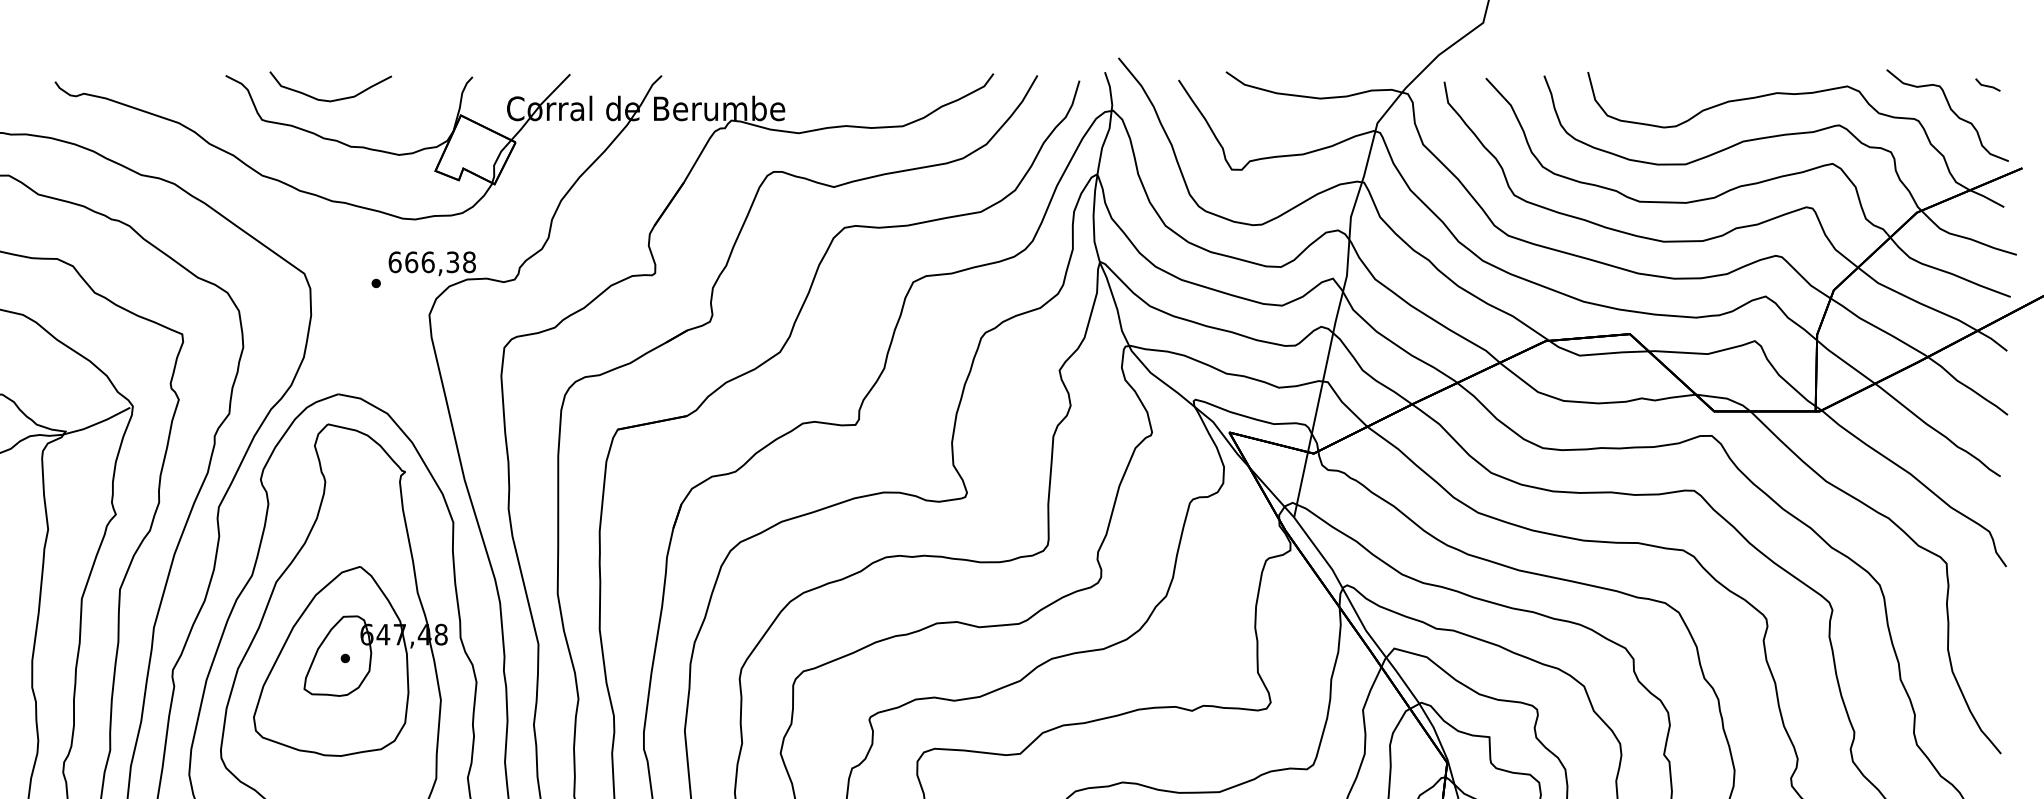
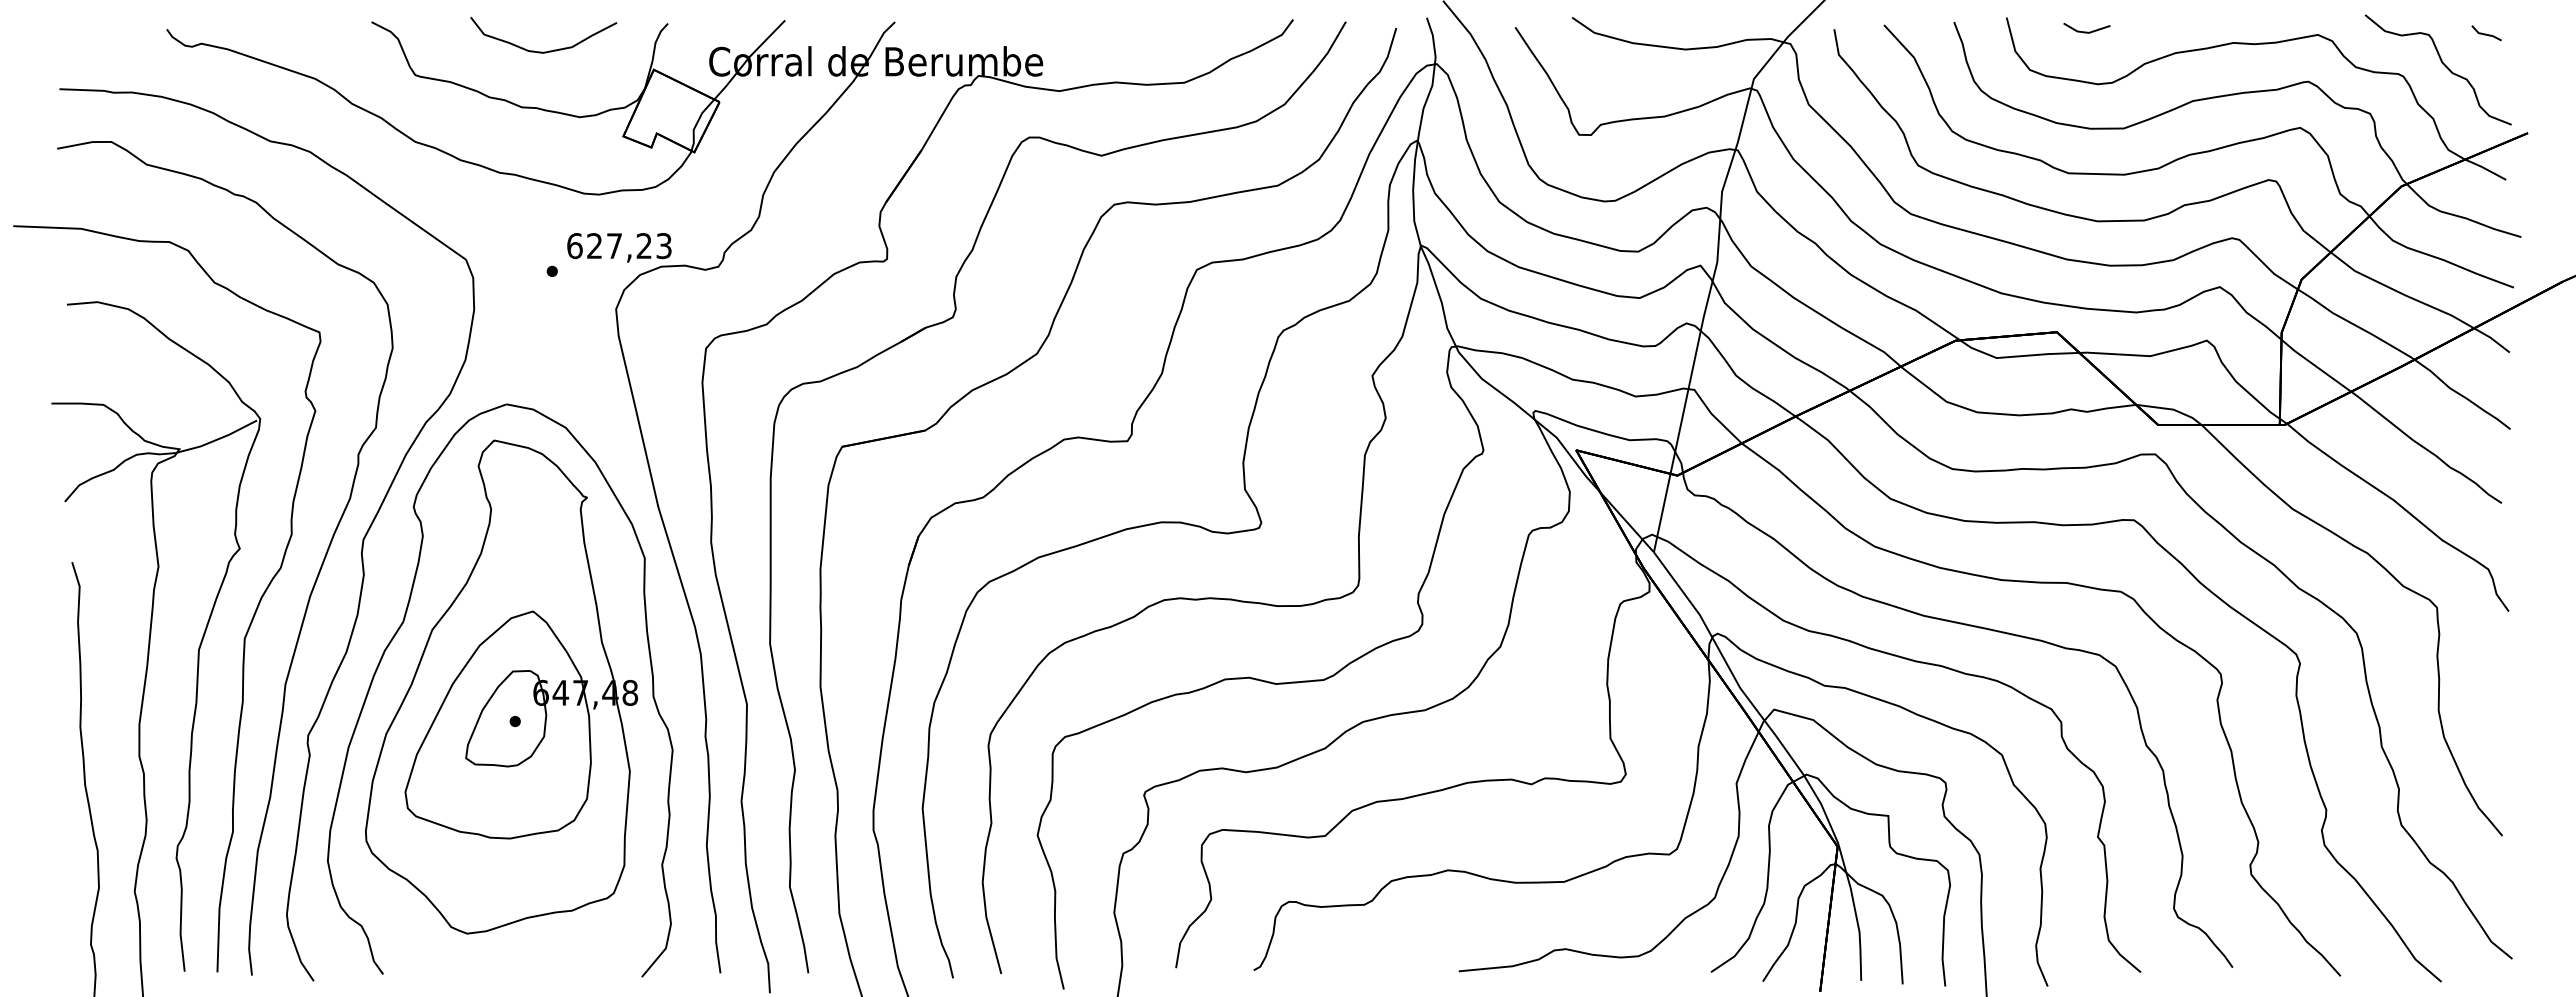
line: (1654, 83) -> (2086, 31), added
curve: (329, 100) -> (542, 51), moved
text: (440, 262) -> (629, 246), 666,38 -> 627,23

